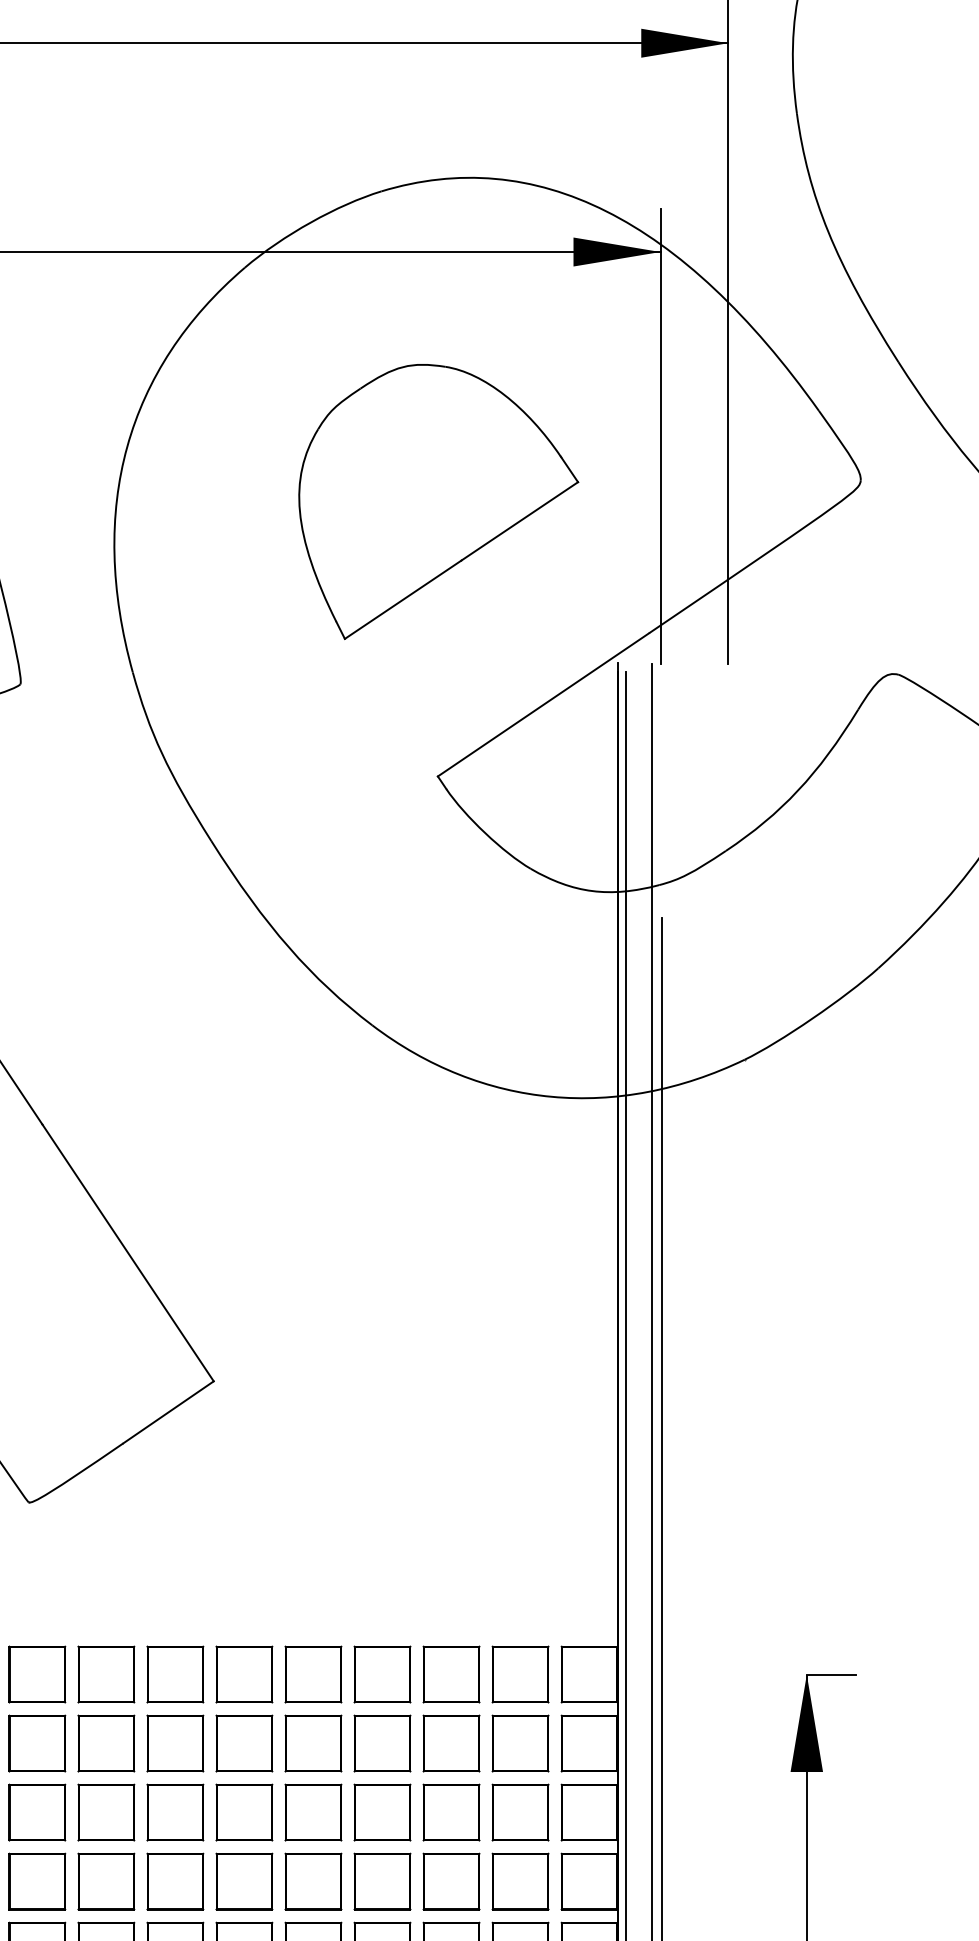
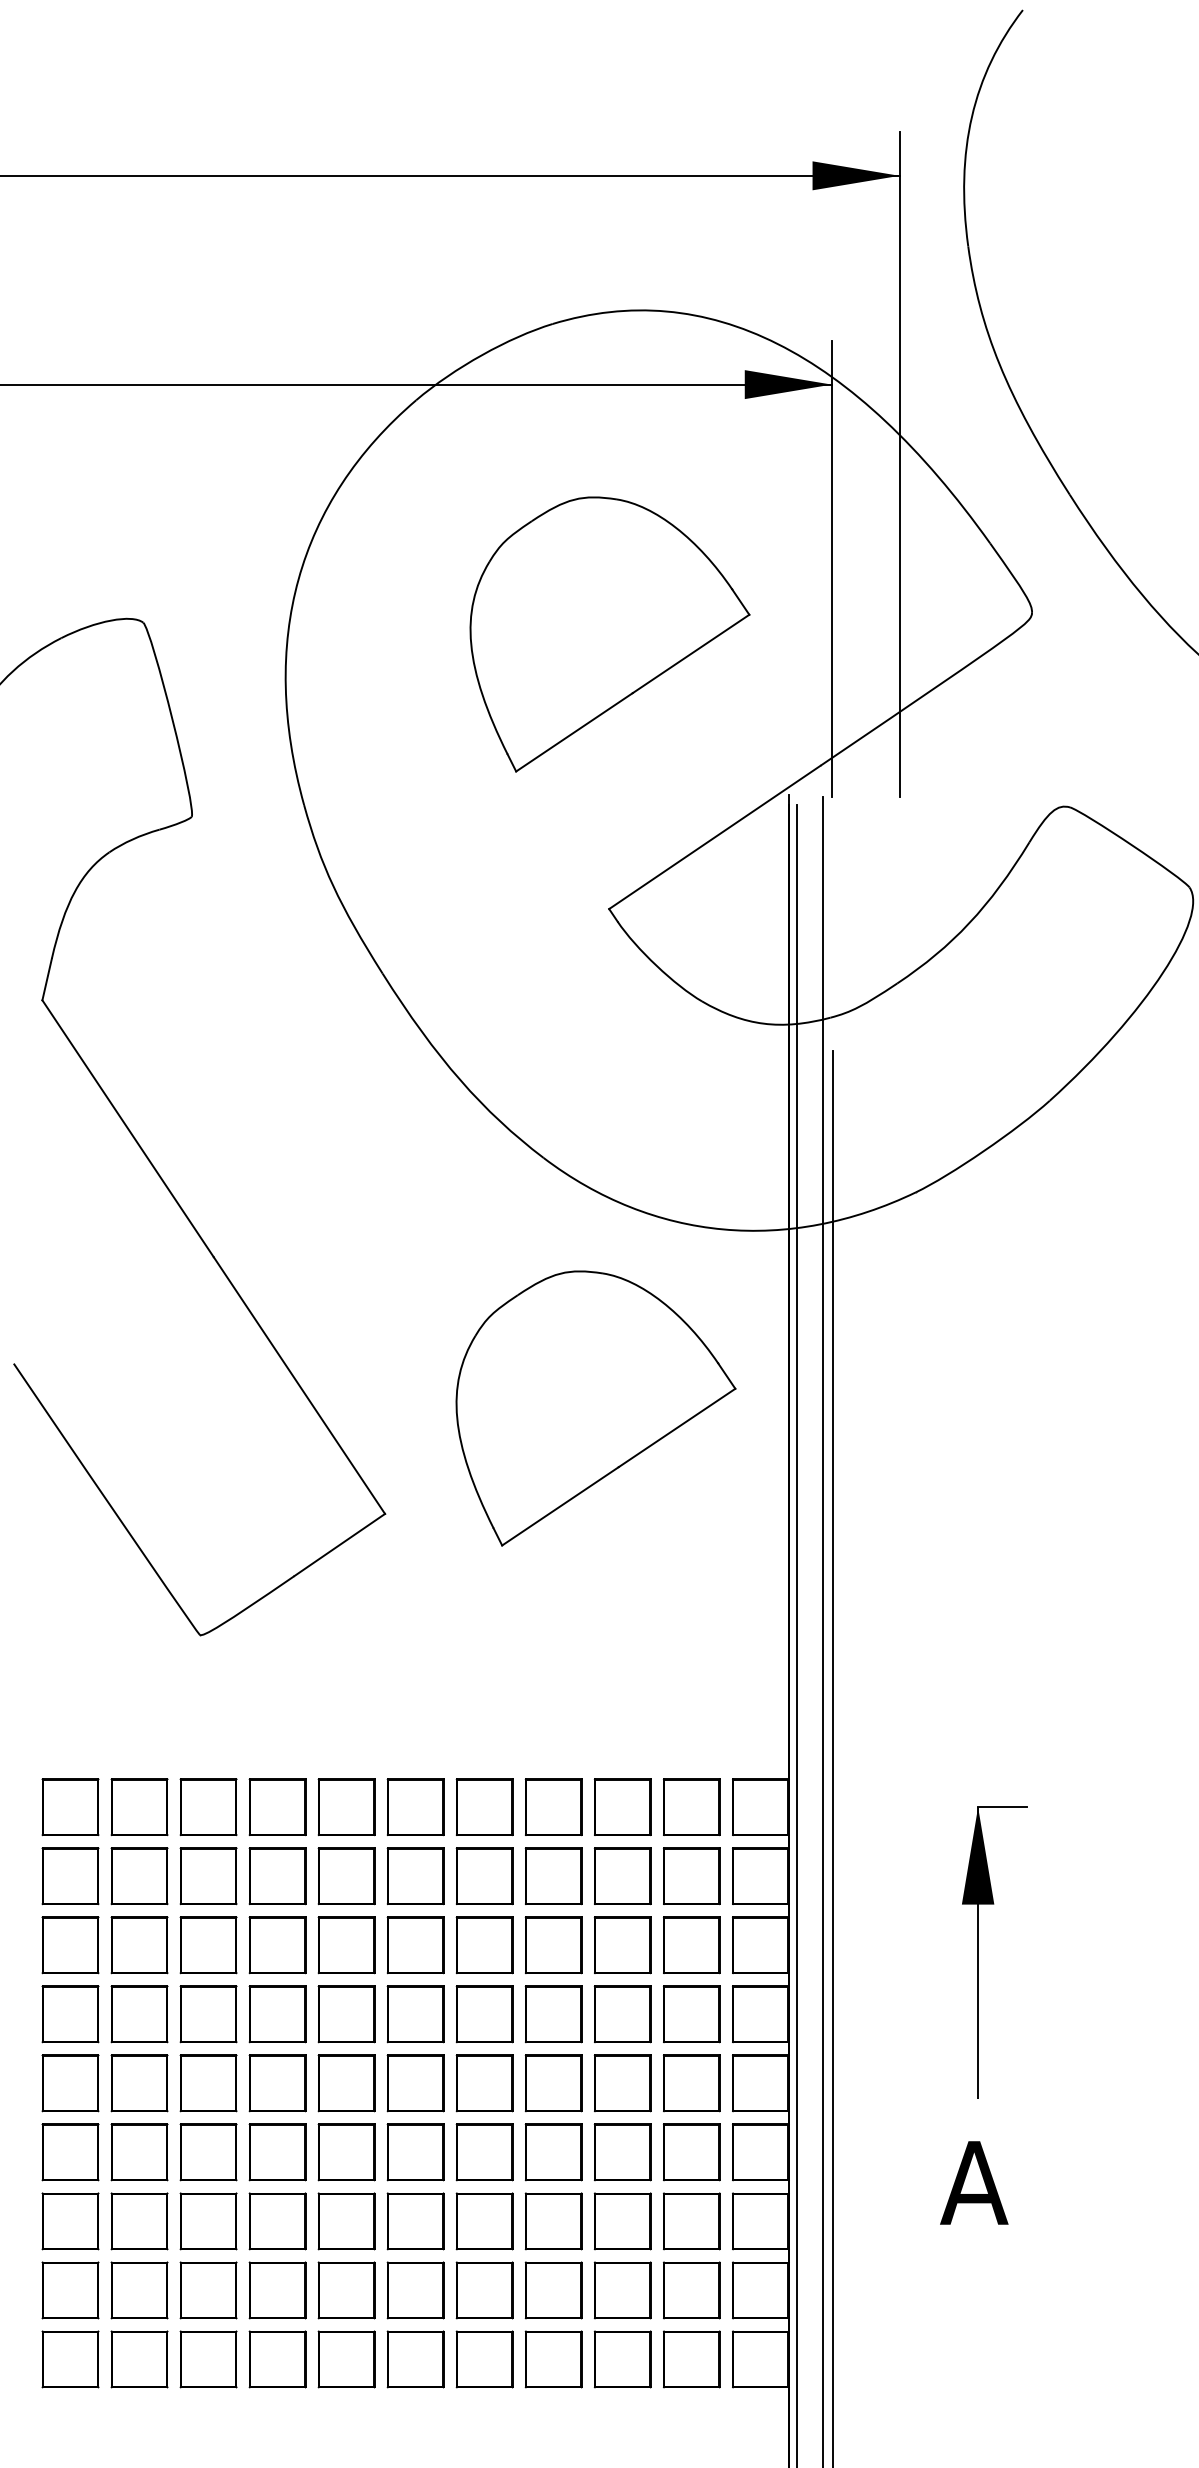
part: (424, 1275) -> (595, 1408), added

